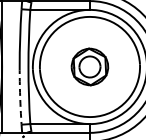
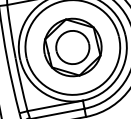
part: (89, 66) -> (72, 47), size x1.67
arc: (20, 95) -> (13, 86), dashed -> solid

